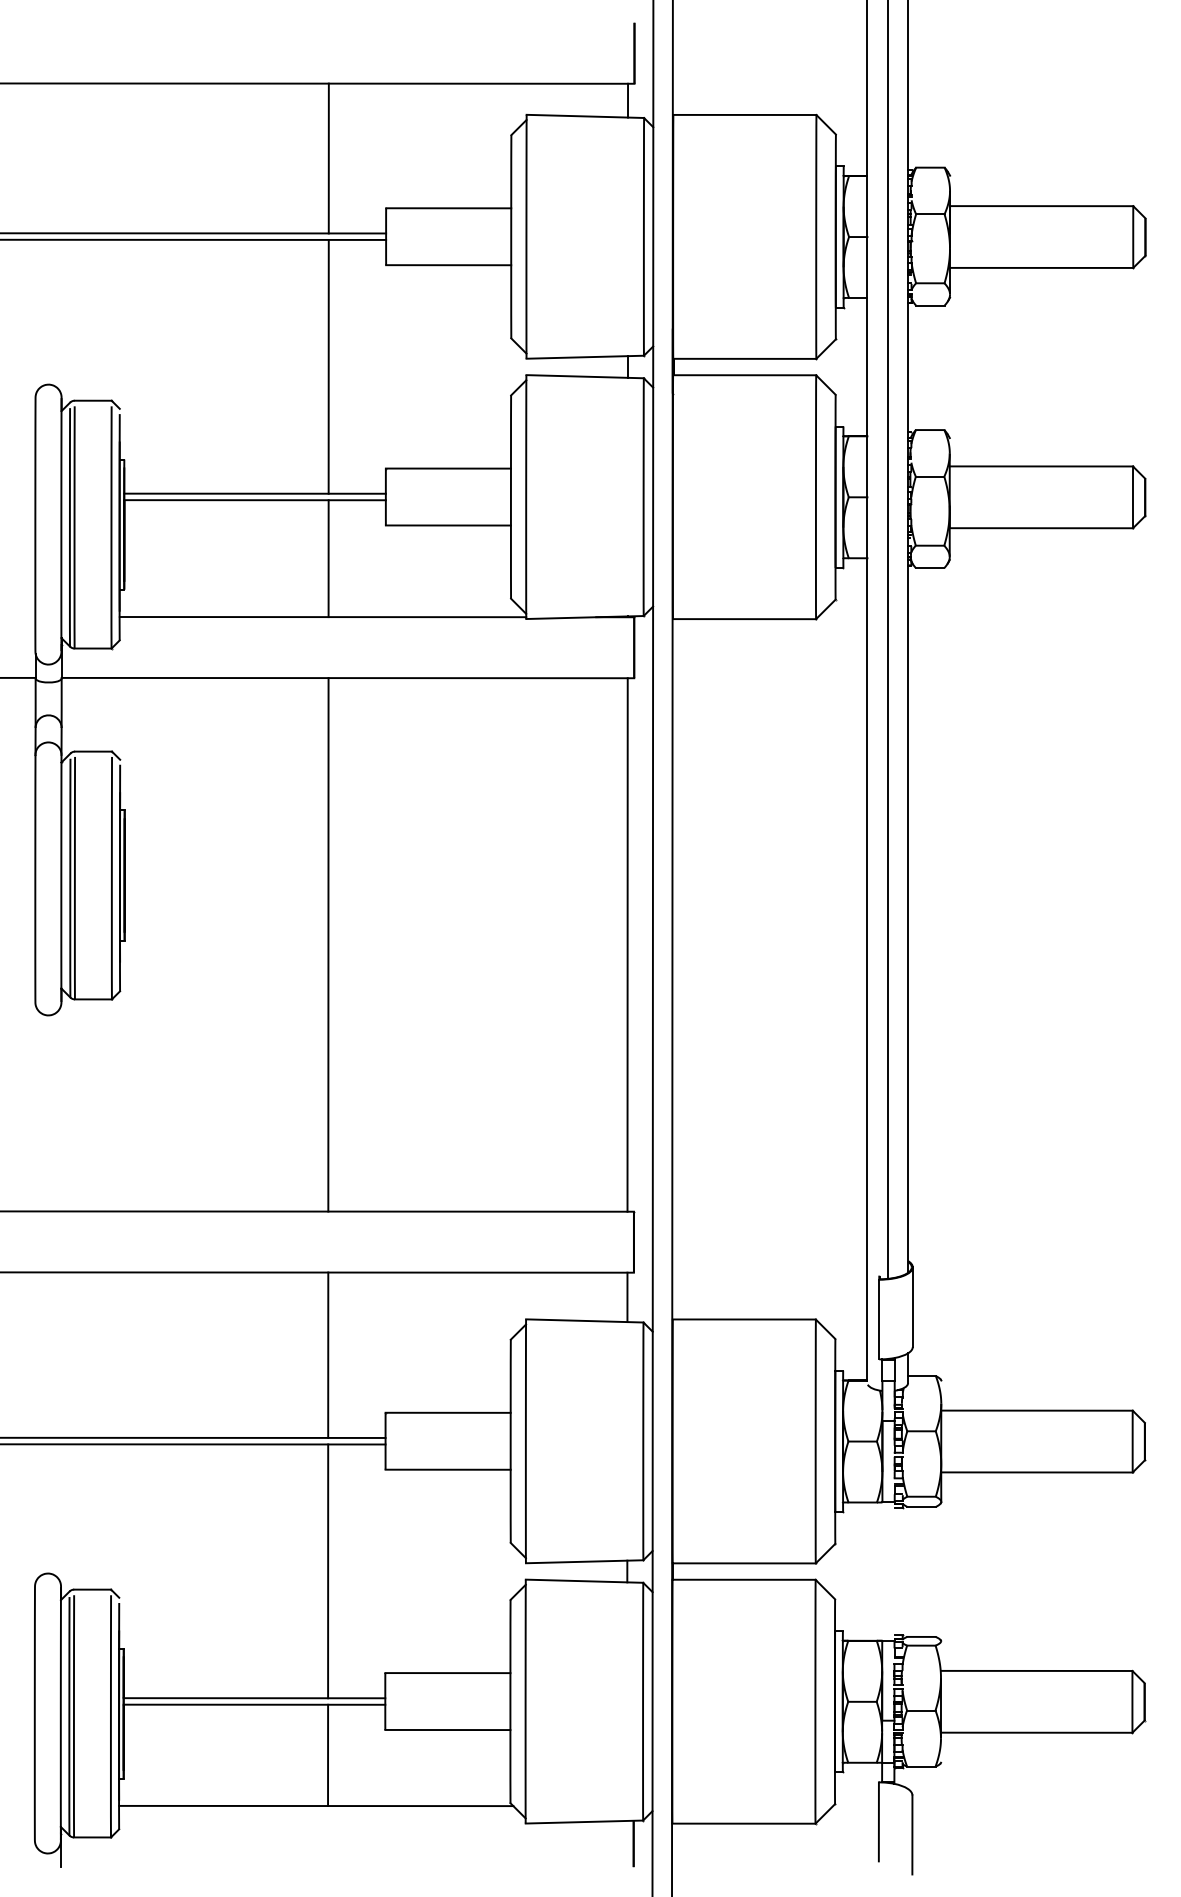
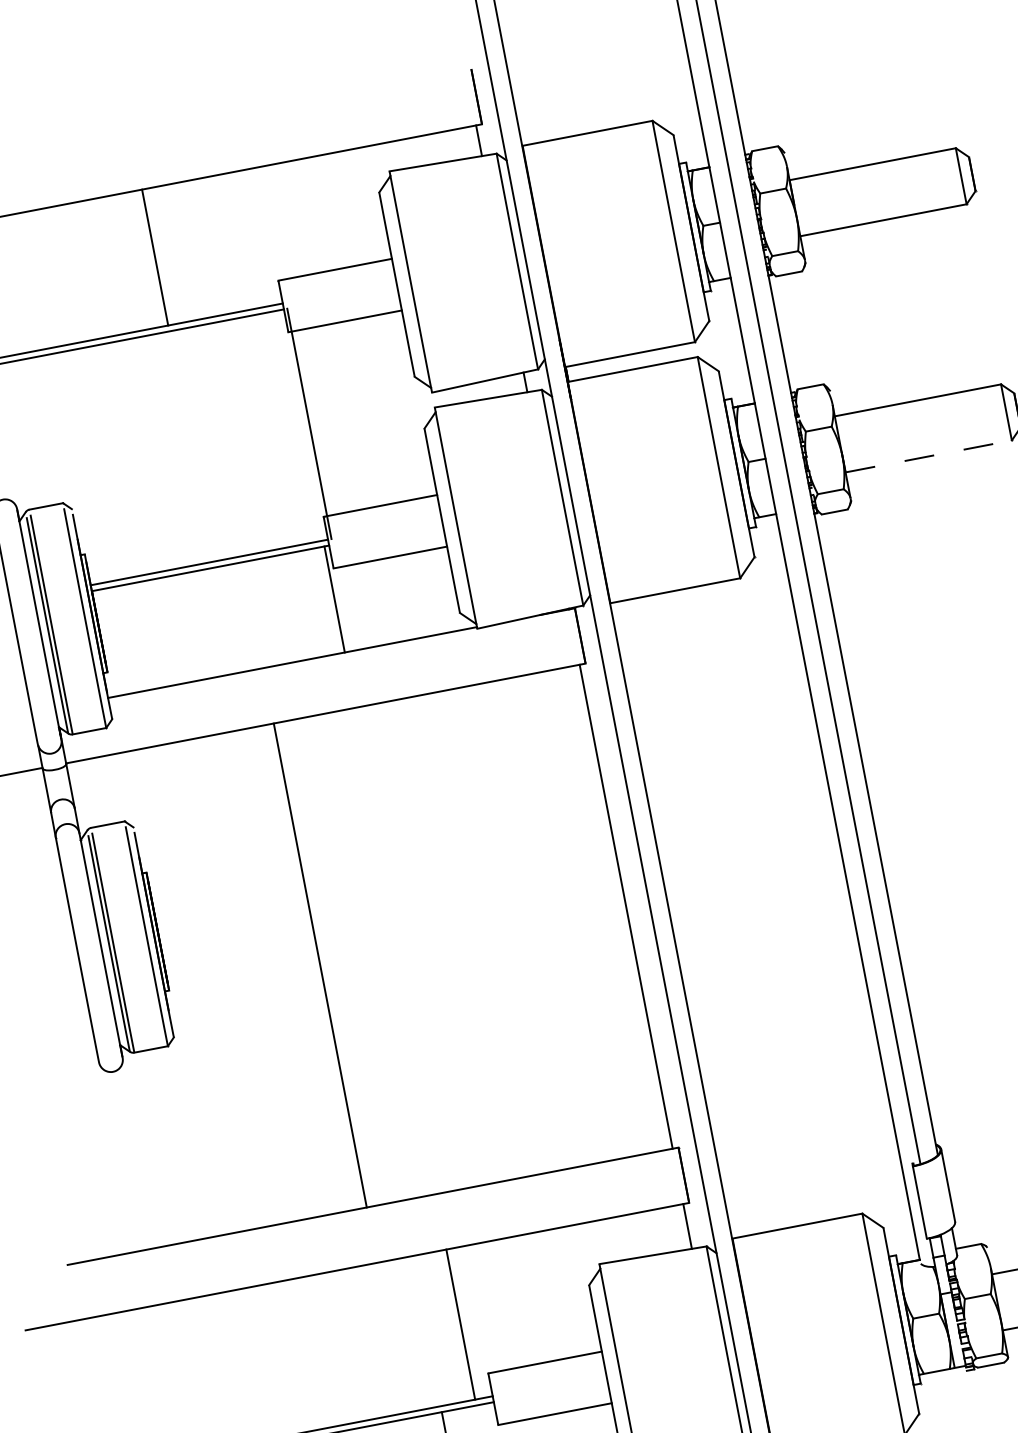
line: (328, 158) -> (154, 257), moved
line: (328, 366) -> (309, 423), moved
line: (1041, 528) -> (928, 456), solid -> dashed
line: (328, 558) -> (334, 599), moved
line: (328, 944) -> (320, 965), moved
line: (328, 1354) -> (460, 1323), moved

